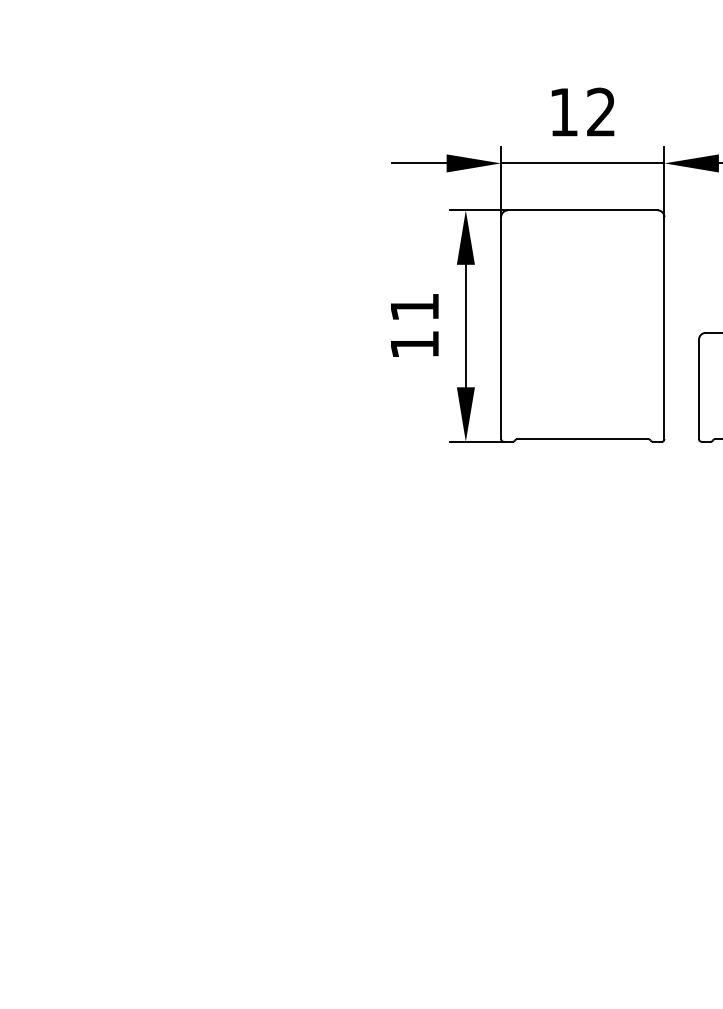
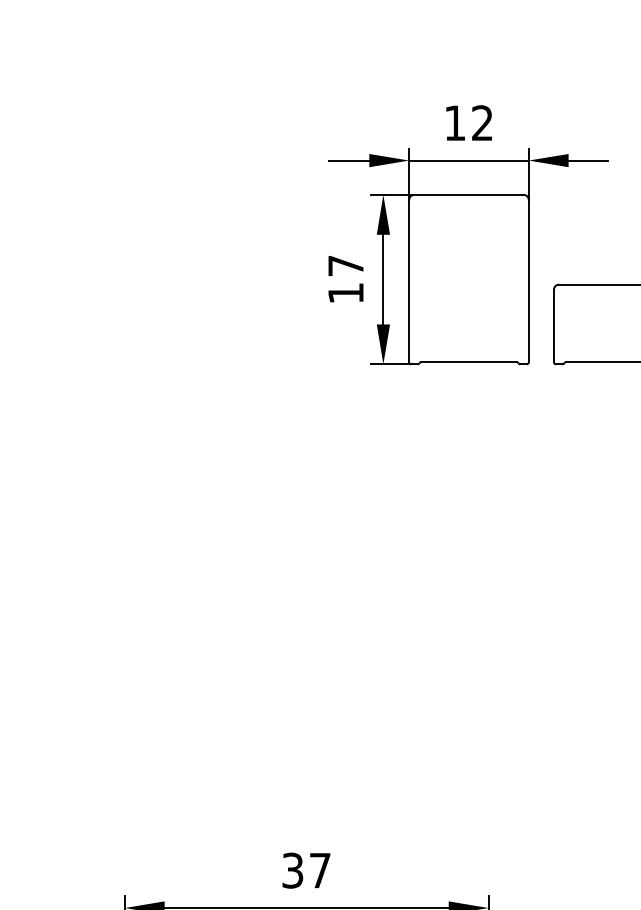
text: (414, 308) -> (345, 266), 11 -> 17

